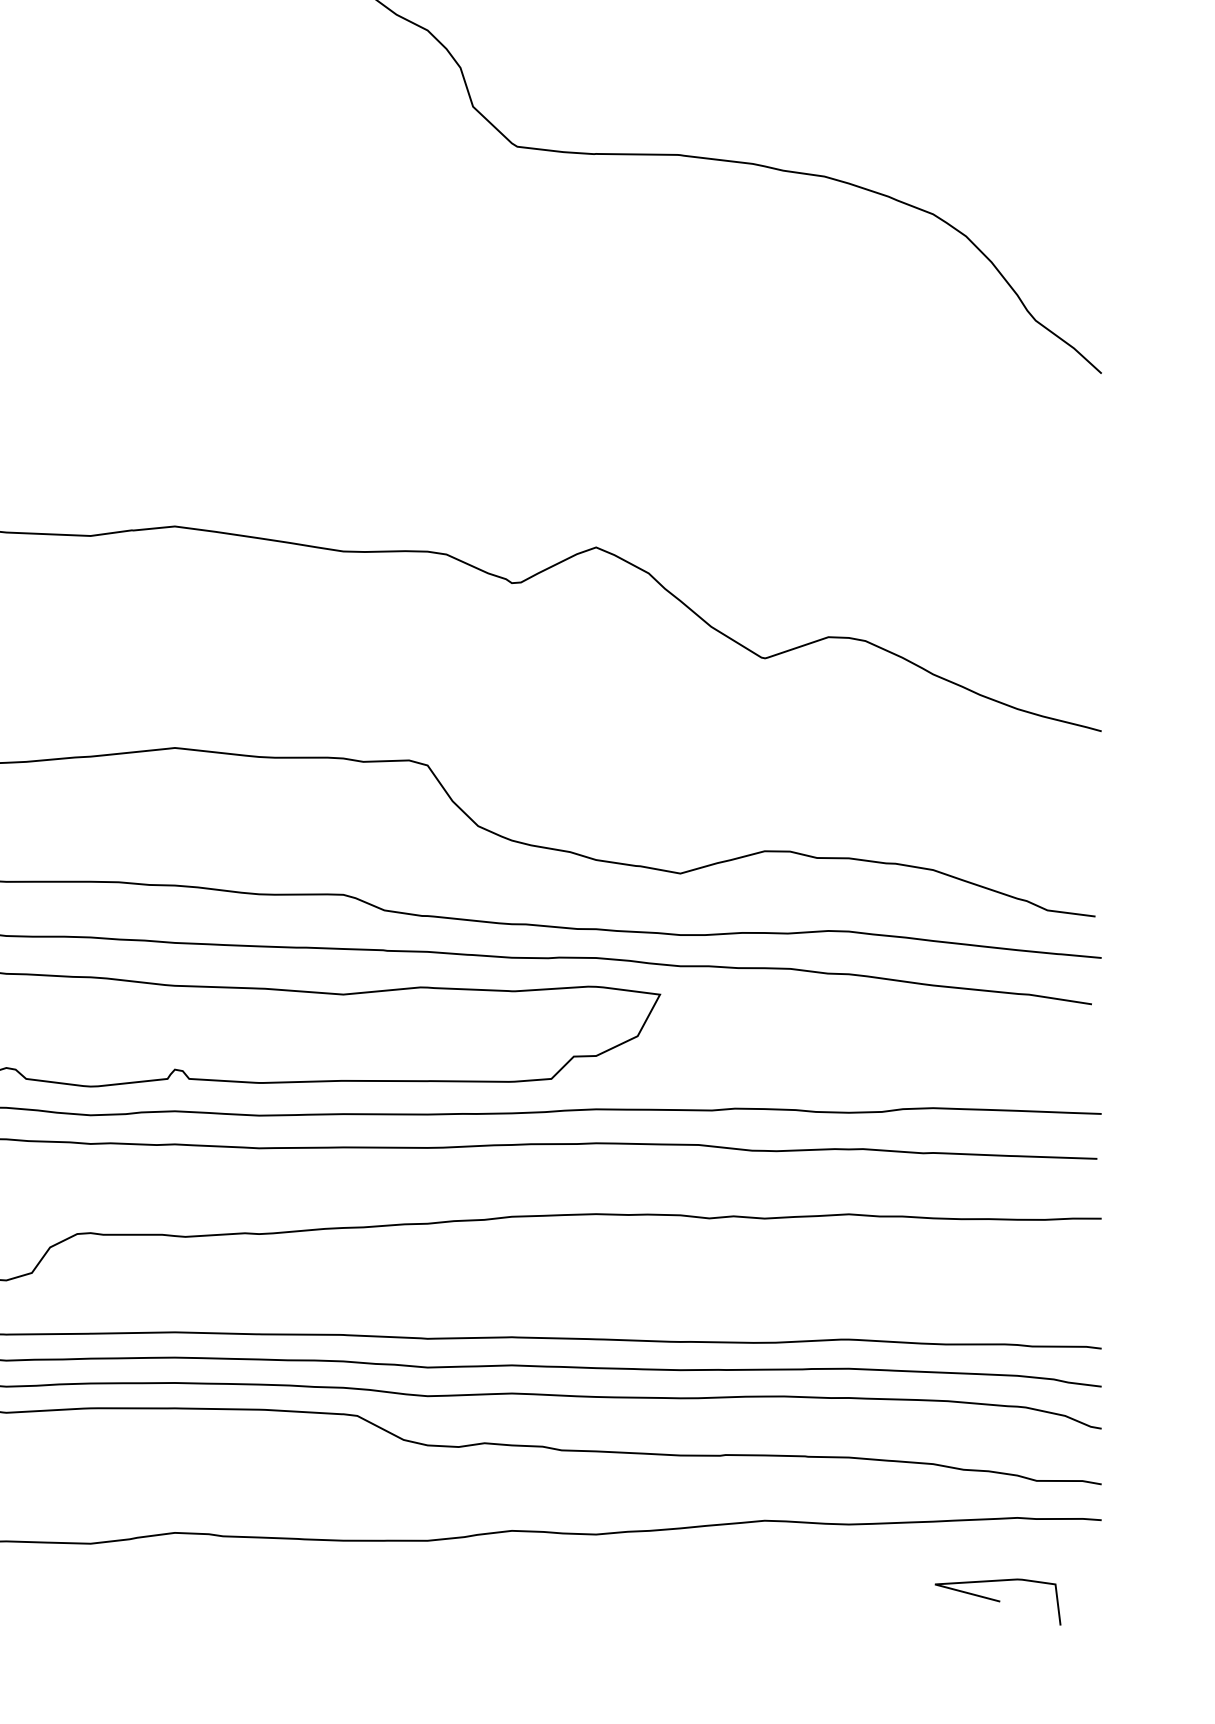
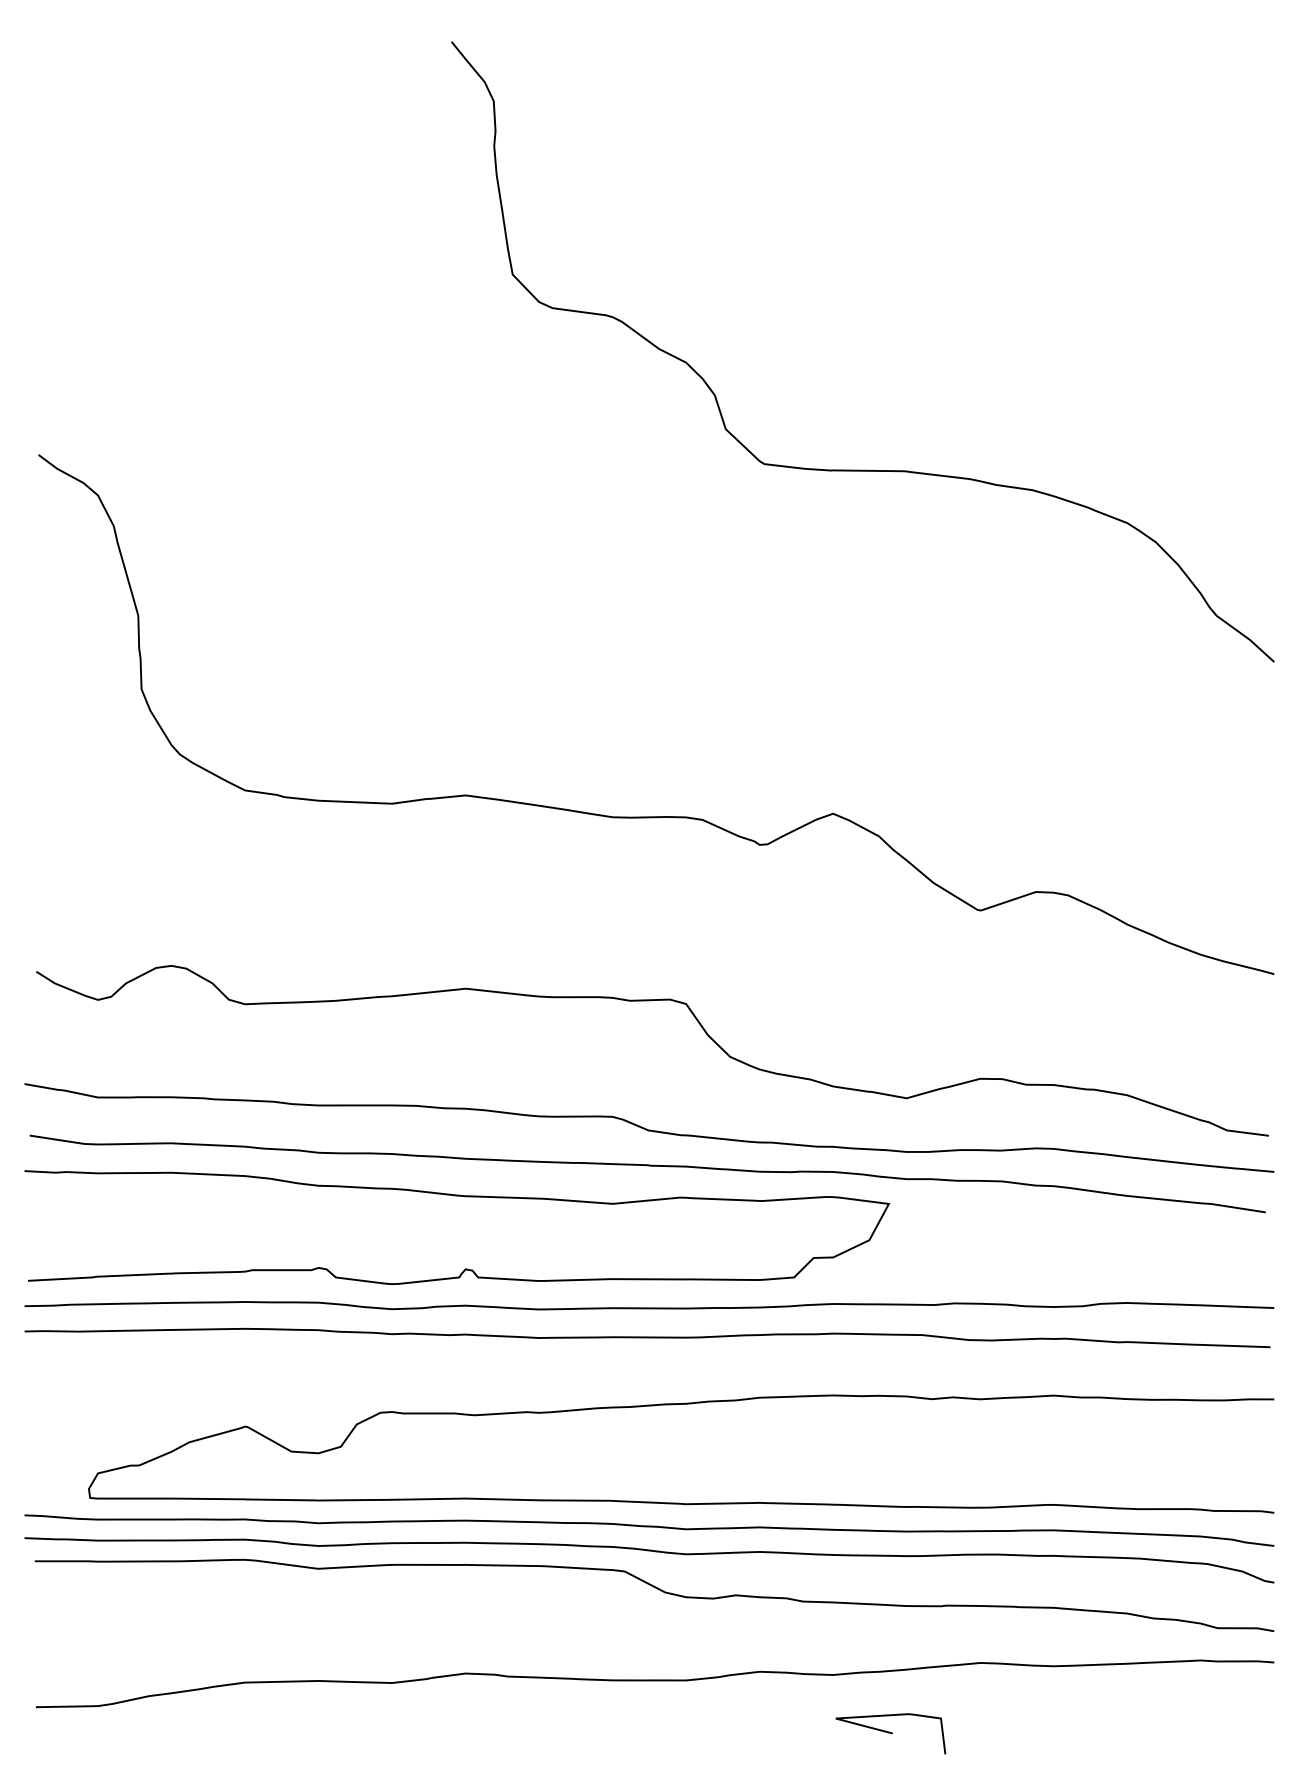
curve: (997, 1601) -> (890, 1733), moved

